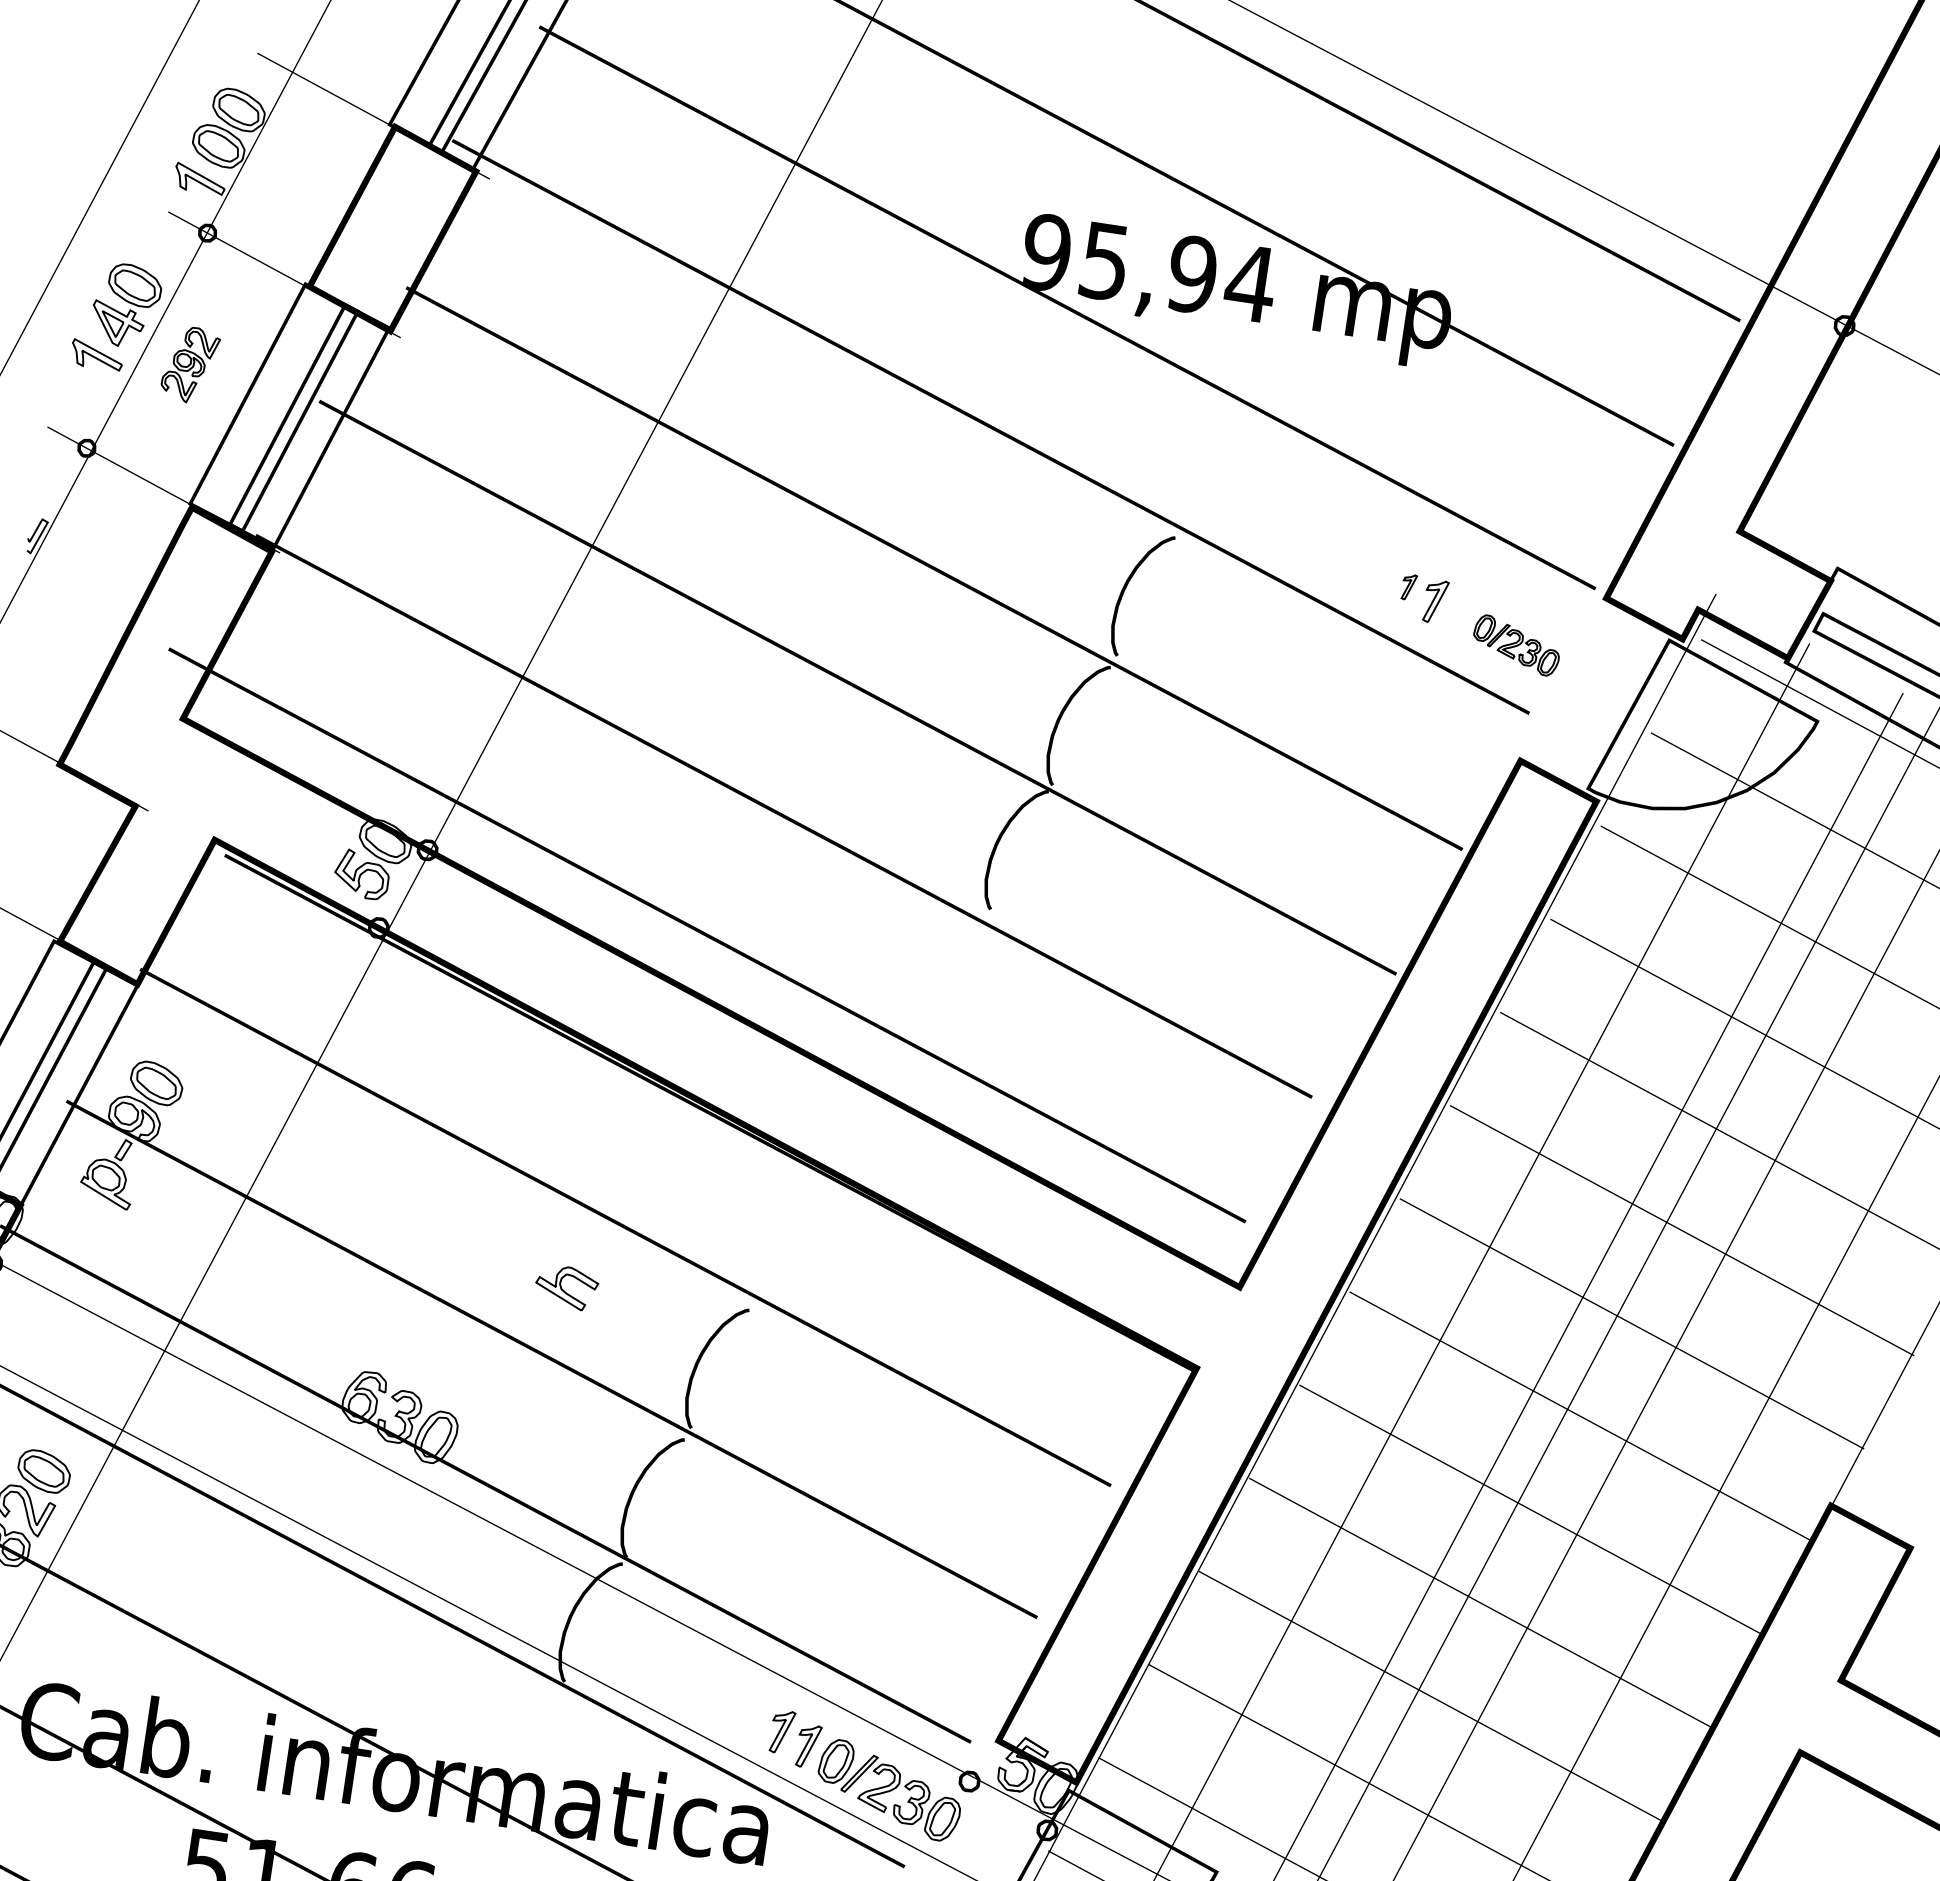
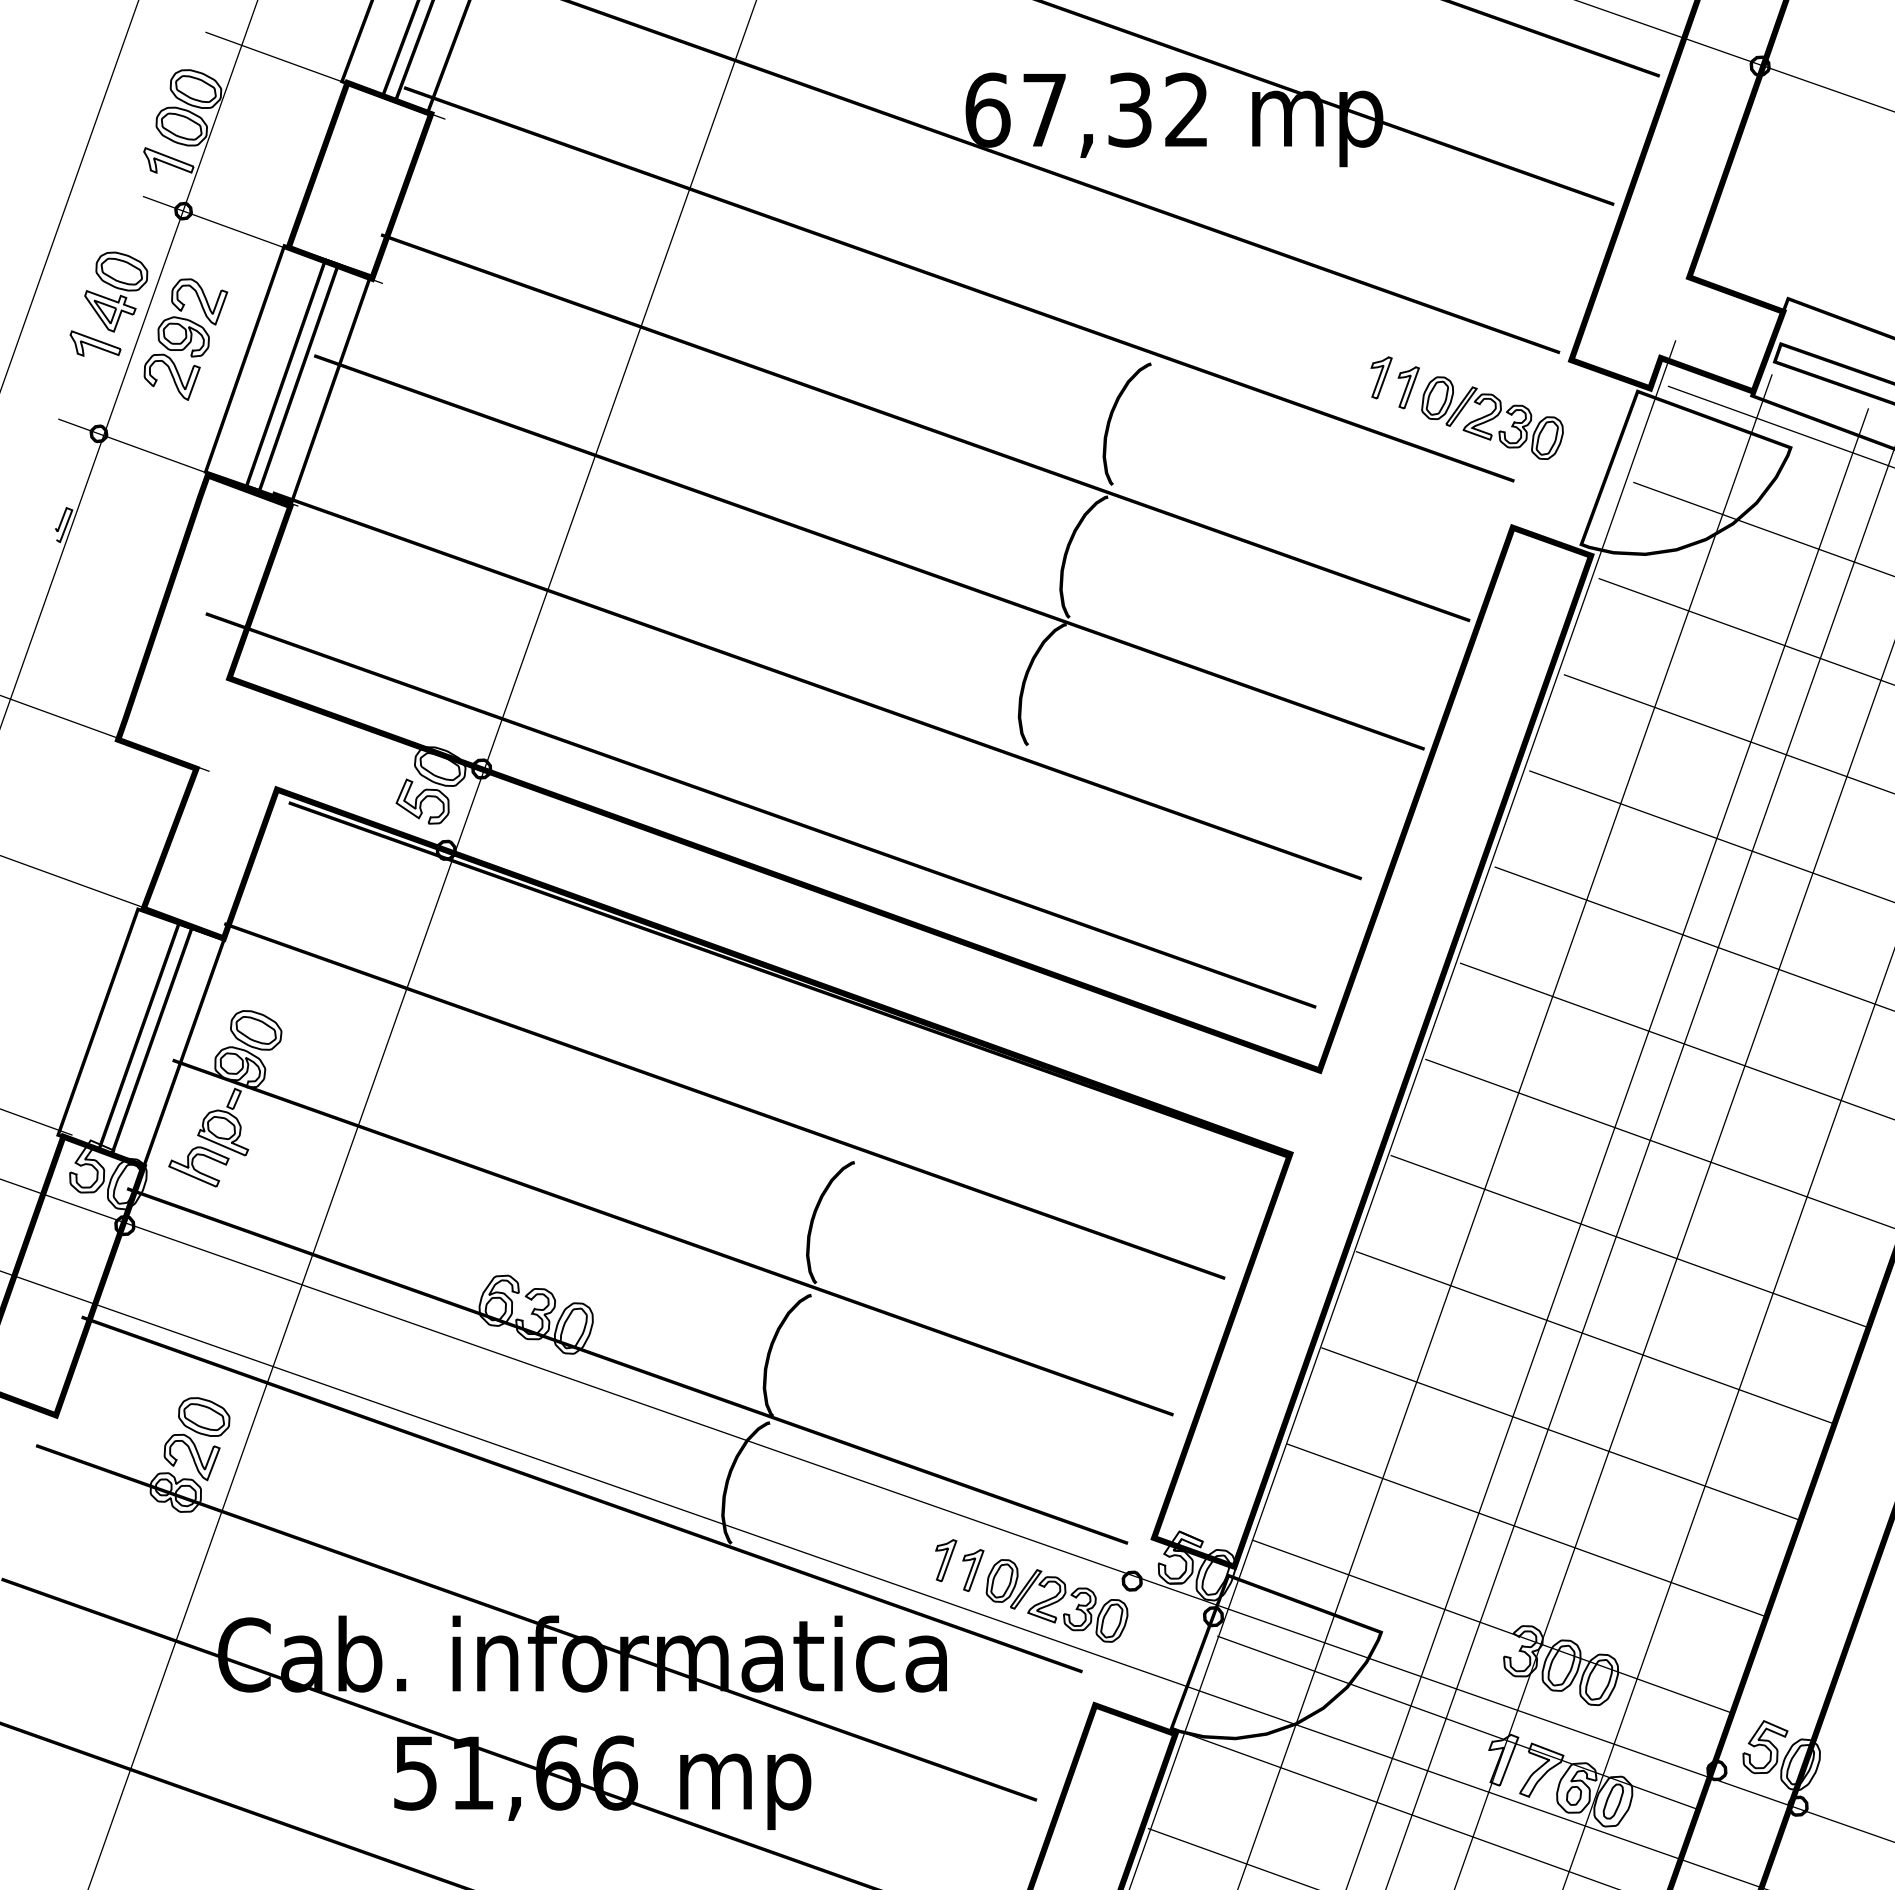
text: (1149, 267) -> (1087, 109), 95,94 -> 67,32
part: (189, 364) -> (185, 339), size x1.67
part: (1409, 586) -> (1381, 377), size x1.67
part: (1516, 644) -> (1492, 417), size x1.67
part: (566, 1287) -> (198, 1166), moved

